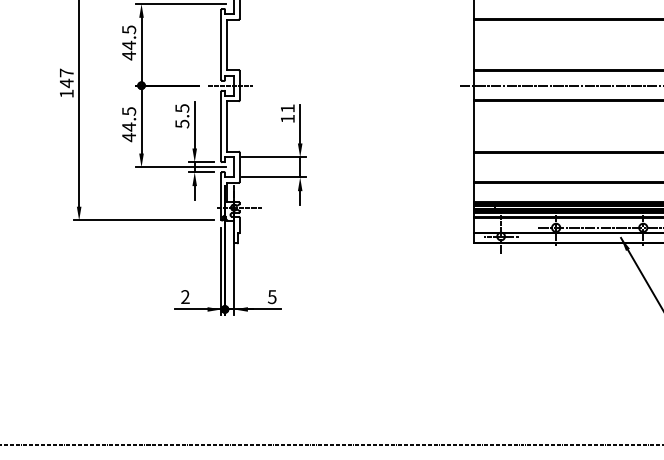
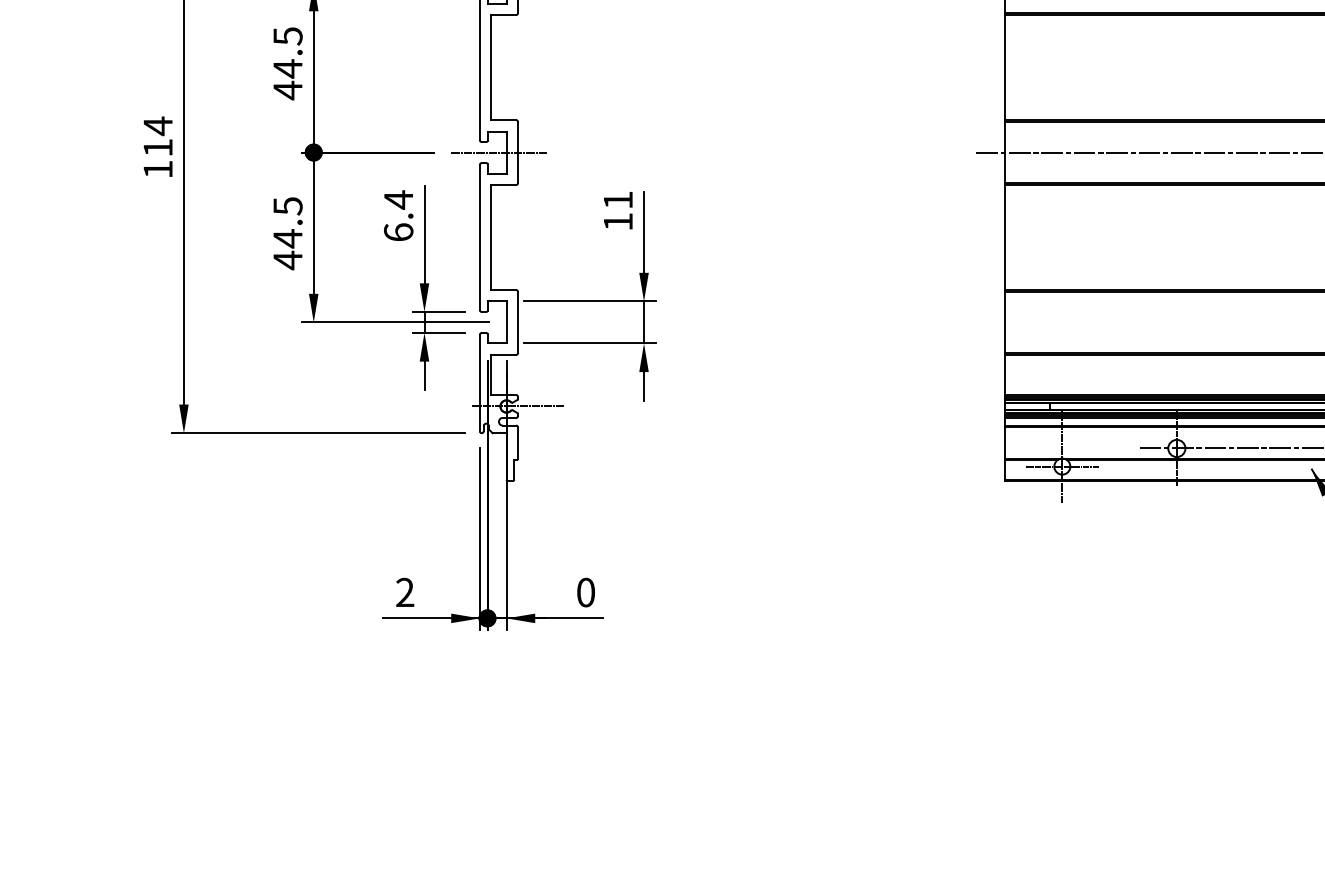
text: (66, 78) -> (157, 137), 147 -> 114
text: (182, 115) -> (399, 214), 5.5 -> 6.4
text: (271, 296) -> (584, 591), 5 -> 0

